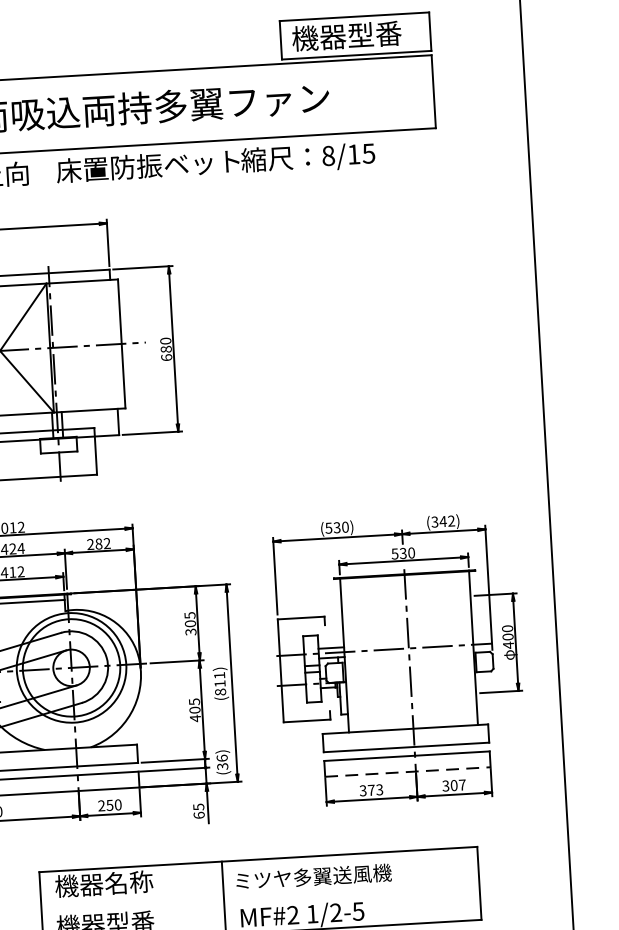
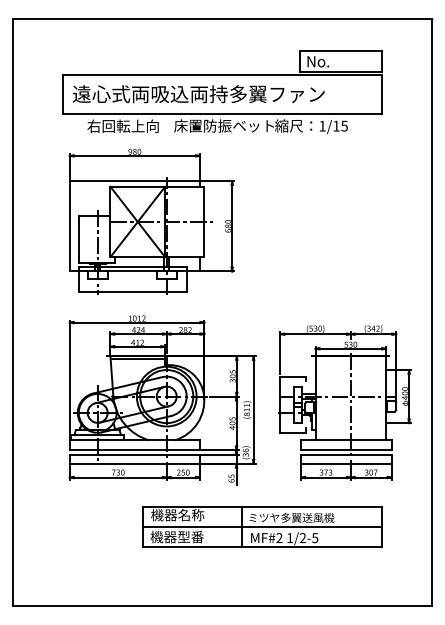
text: (345, 36) -> (335, 61), 機器型番 -> No.
text: (328, 154) -> (322, 125), 8/15 -> 1/15
line: (408, 771) -> (346, 463), dashed -> solid
line: (258, 895) -> (261, 526), added

